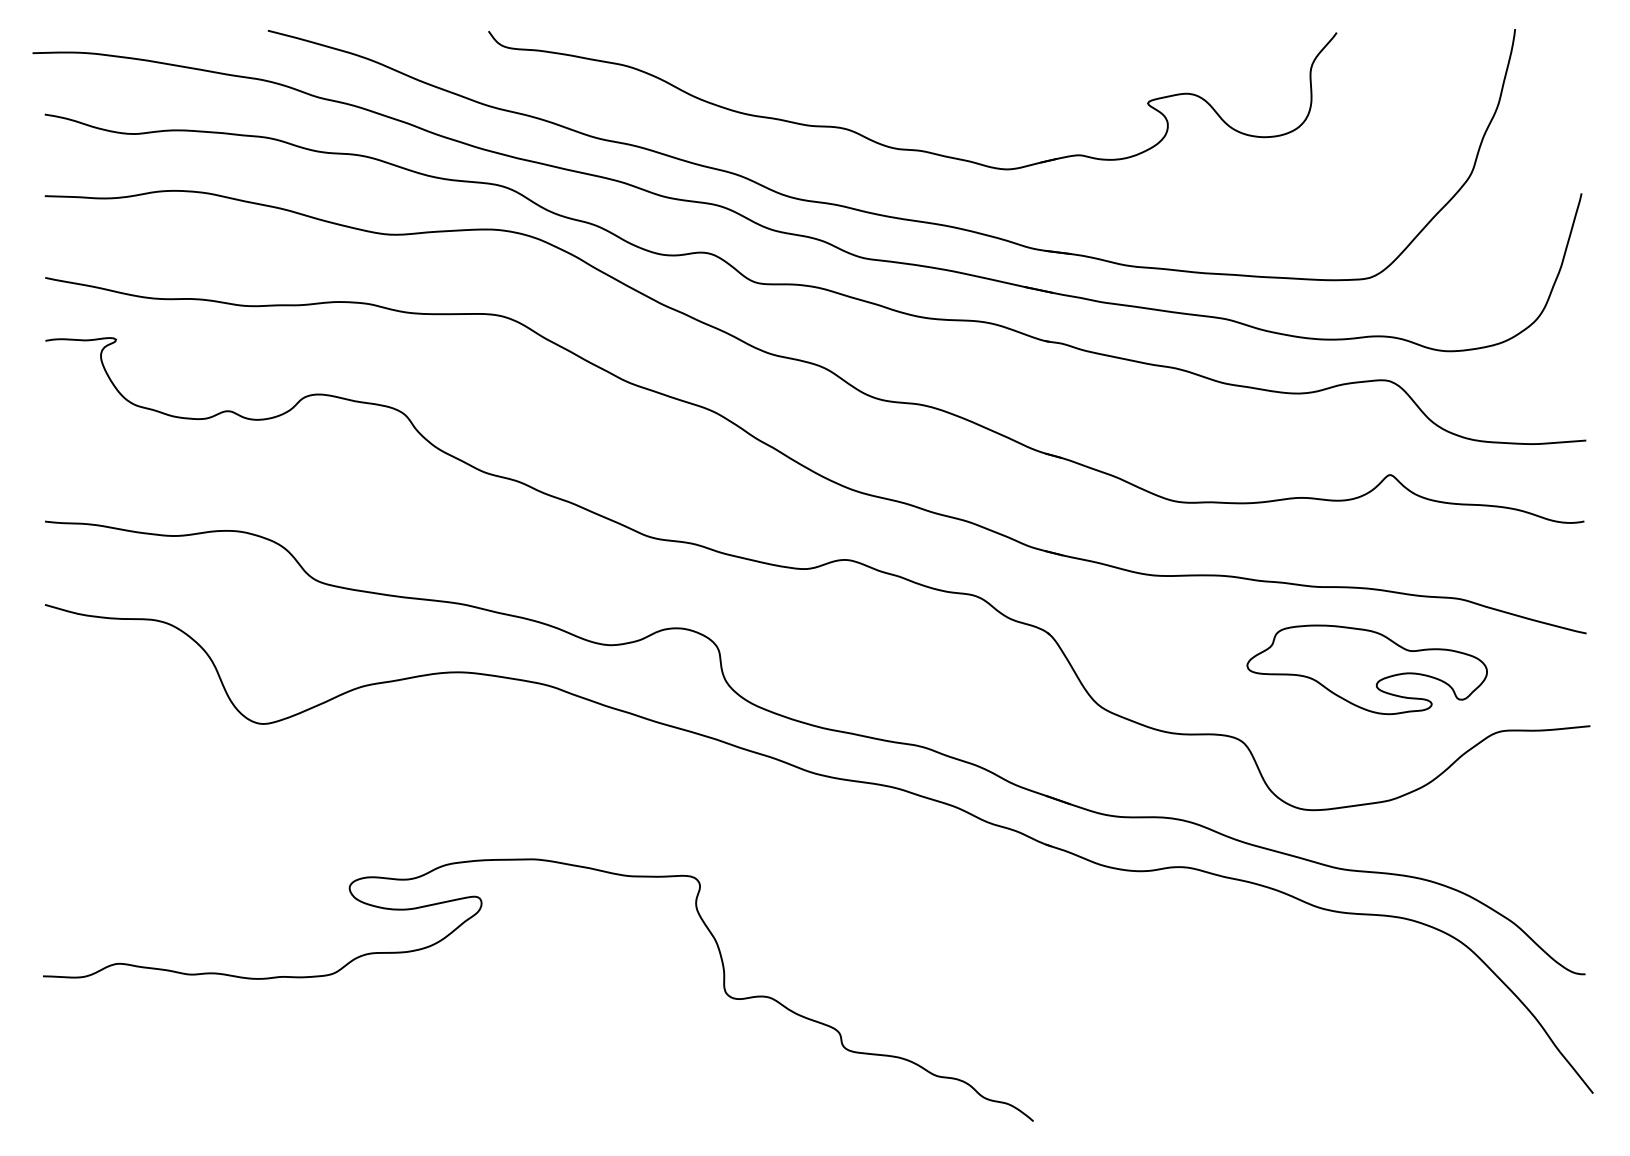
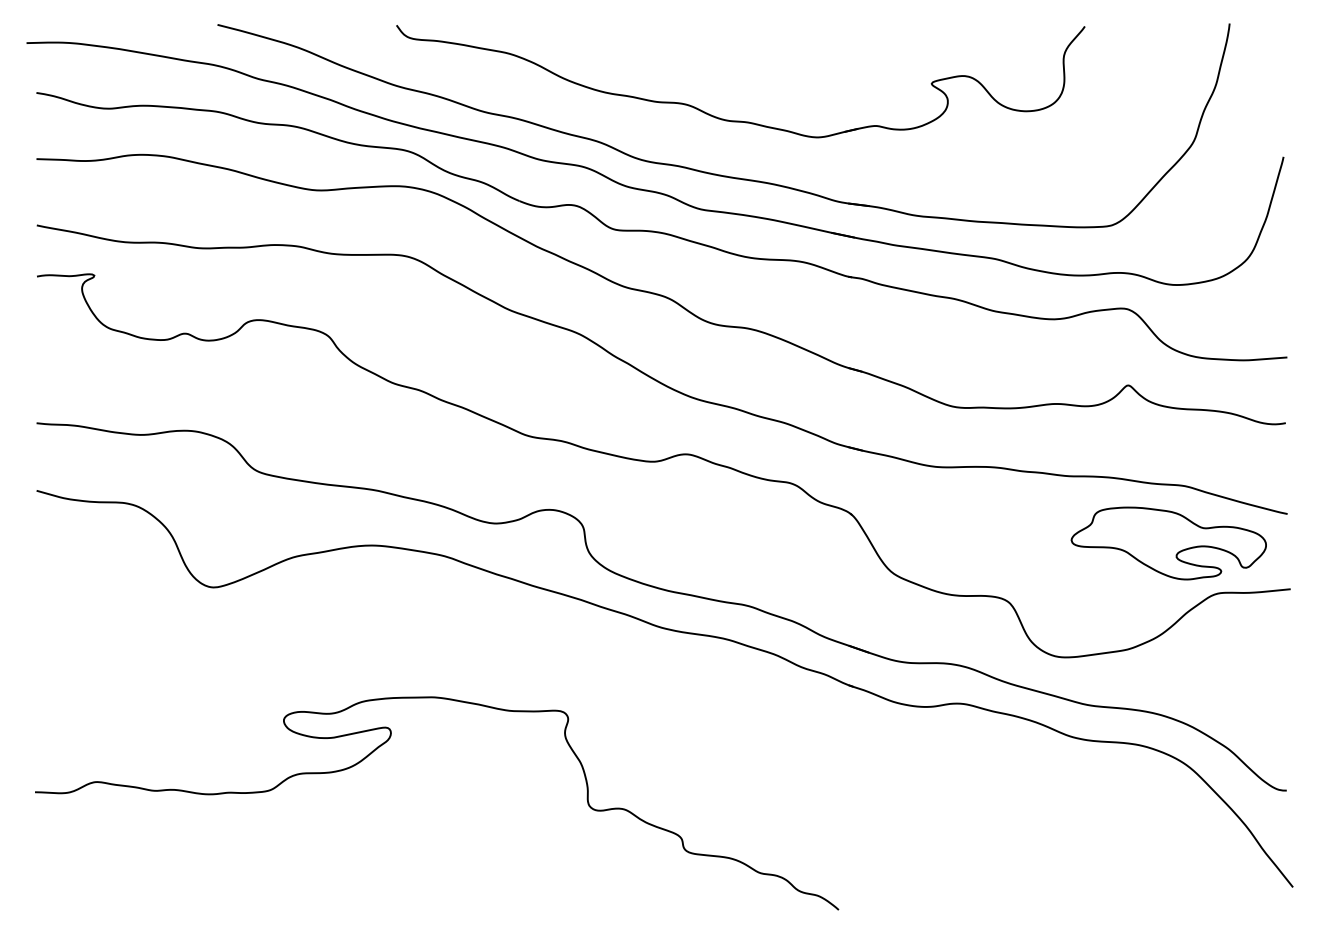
part: (1366, 669) -> (1168, 543), moved

